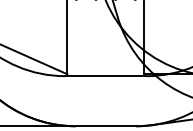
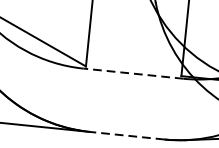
line: (105, 76) -> (133, 74), solid -> dashed
line: (105, 126) -> (126, 135), solid -> dashed

